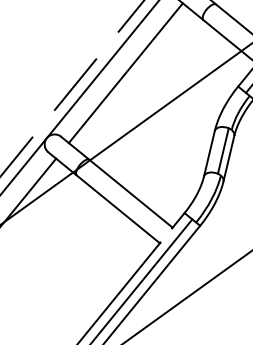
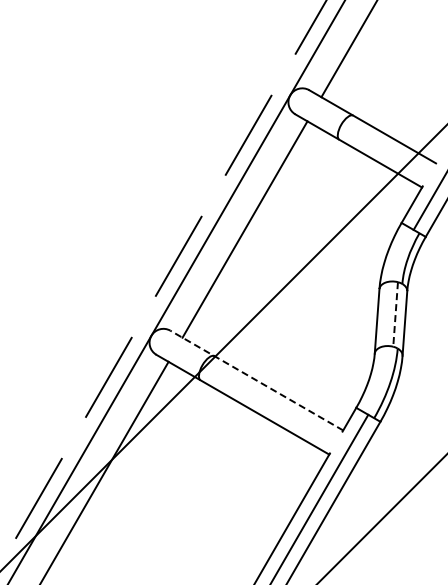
line: (223, 151) -> (395, 314), solid -> dashed
line: (116, 182) -> (256, 380), solid -> dashed

